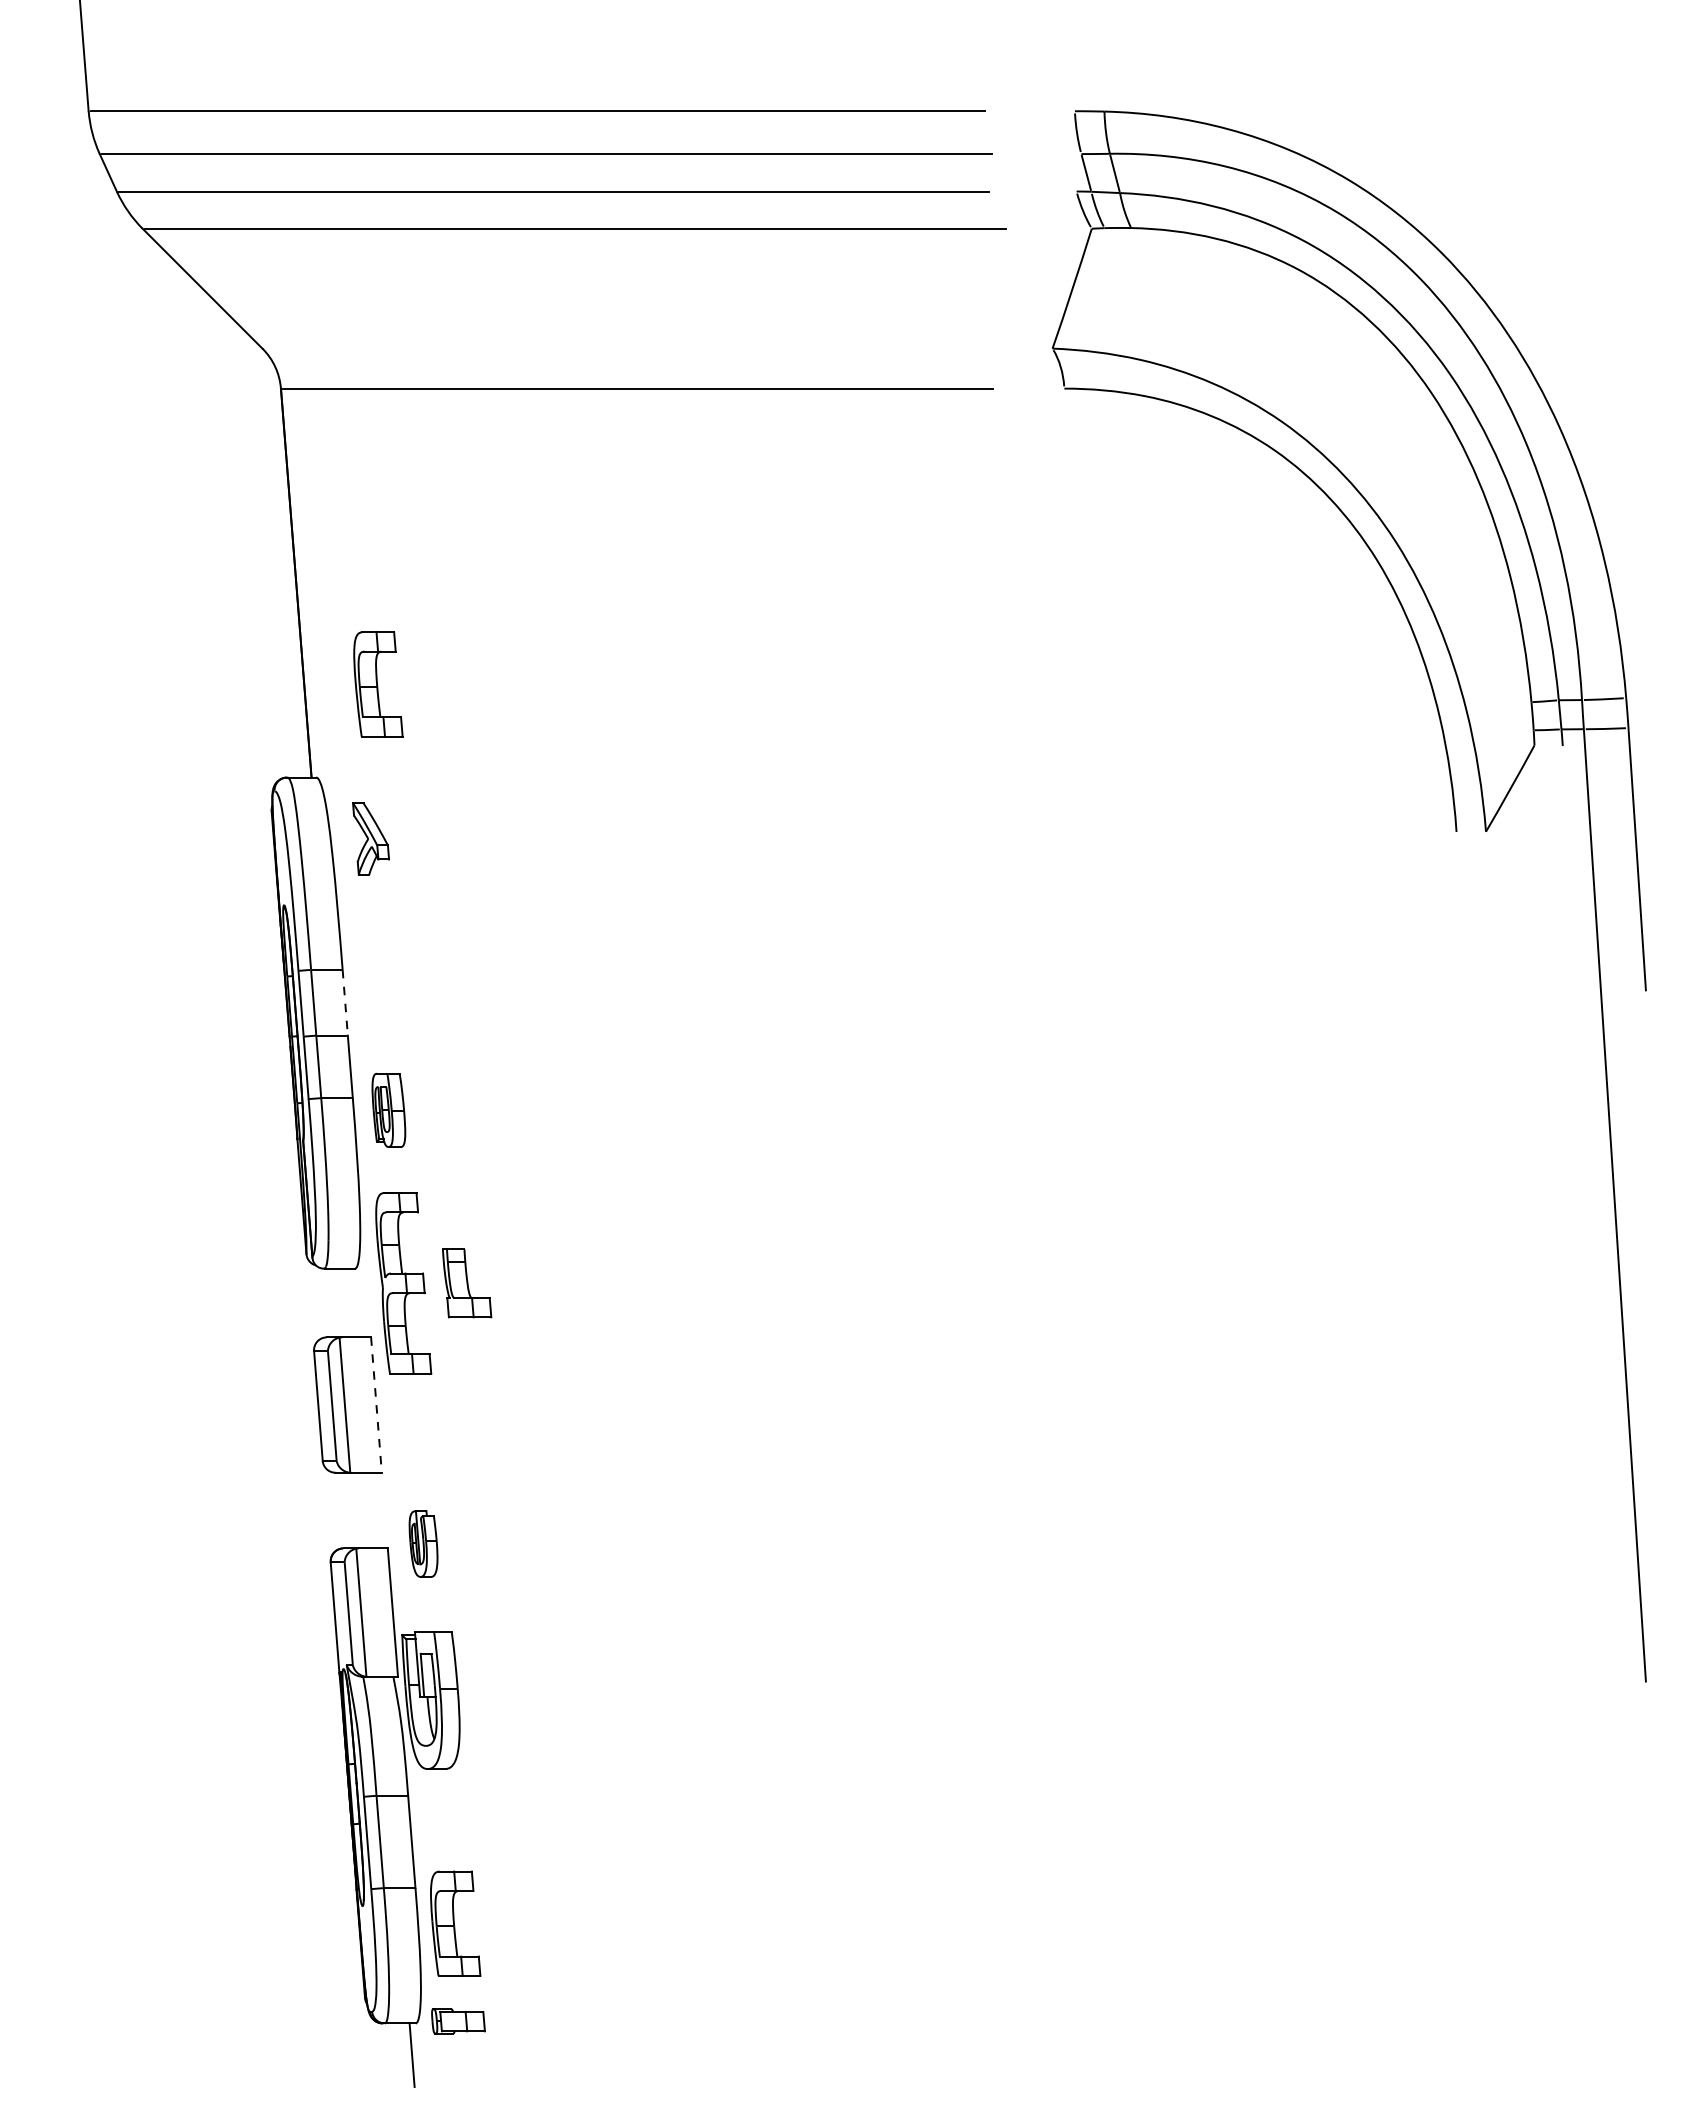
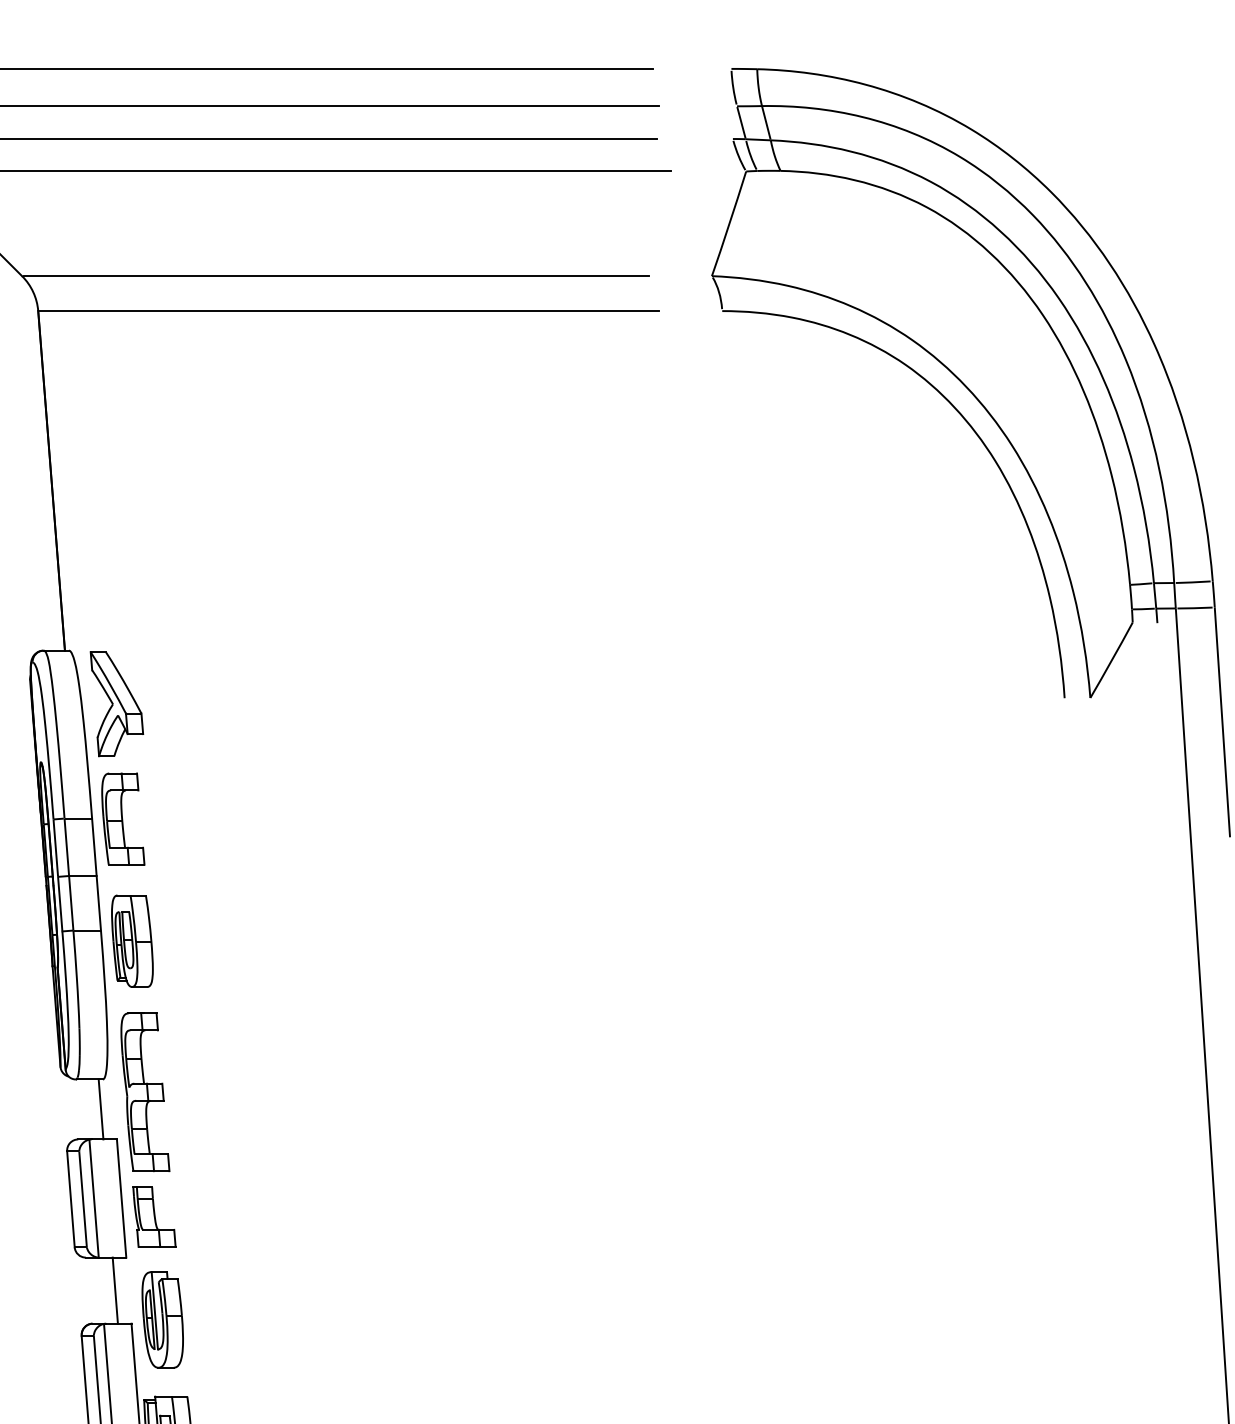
line: (622, 348) -> (336, 276), added
part: (378, 684) -> (123, 819), moved
part: (370, 838) -> (116, 703), size x1.67
line: (345, 1002) -> (94, 847), dashed -> solid
part: (388, 1110) -> (132, 941), size x1.43
part: (467, 1283) -> (154, 1217), moved
line: (352, 1302) -> (100, 1108), added
line: (376, 1405) -> (121, 1198), dashed -> solid
line: (369, 1510) -> (115, 1290), added
part: (423, 1543) -> (162, 1319), size x1.67

